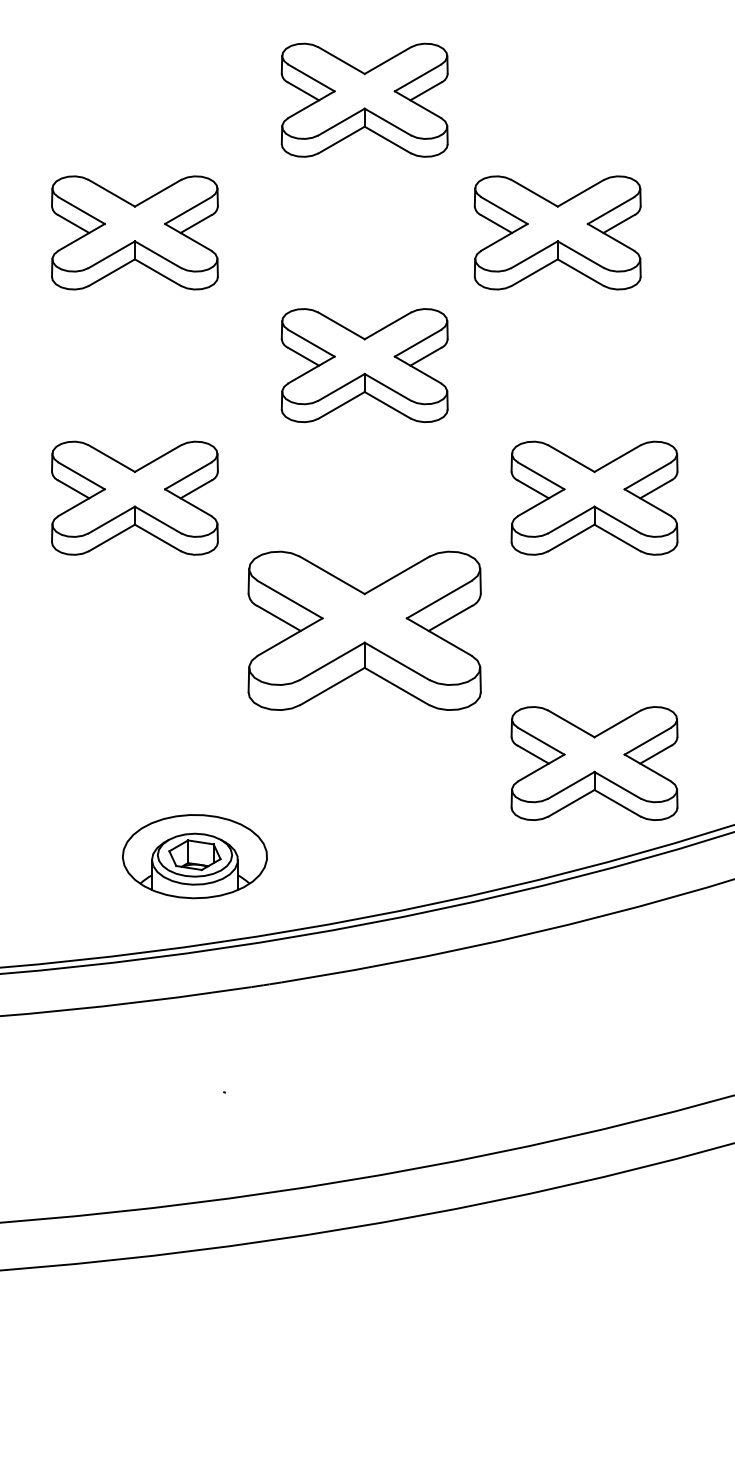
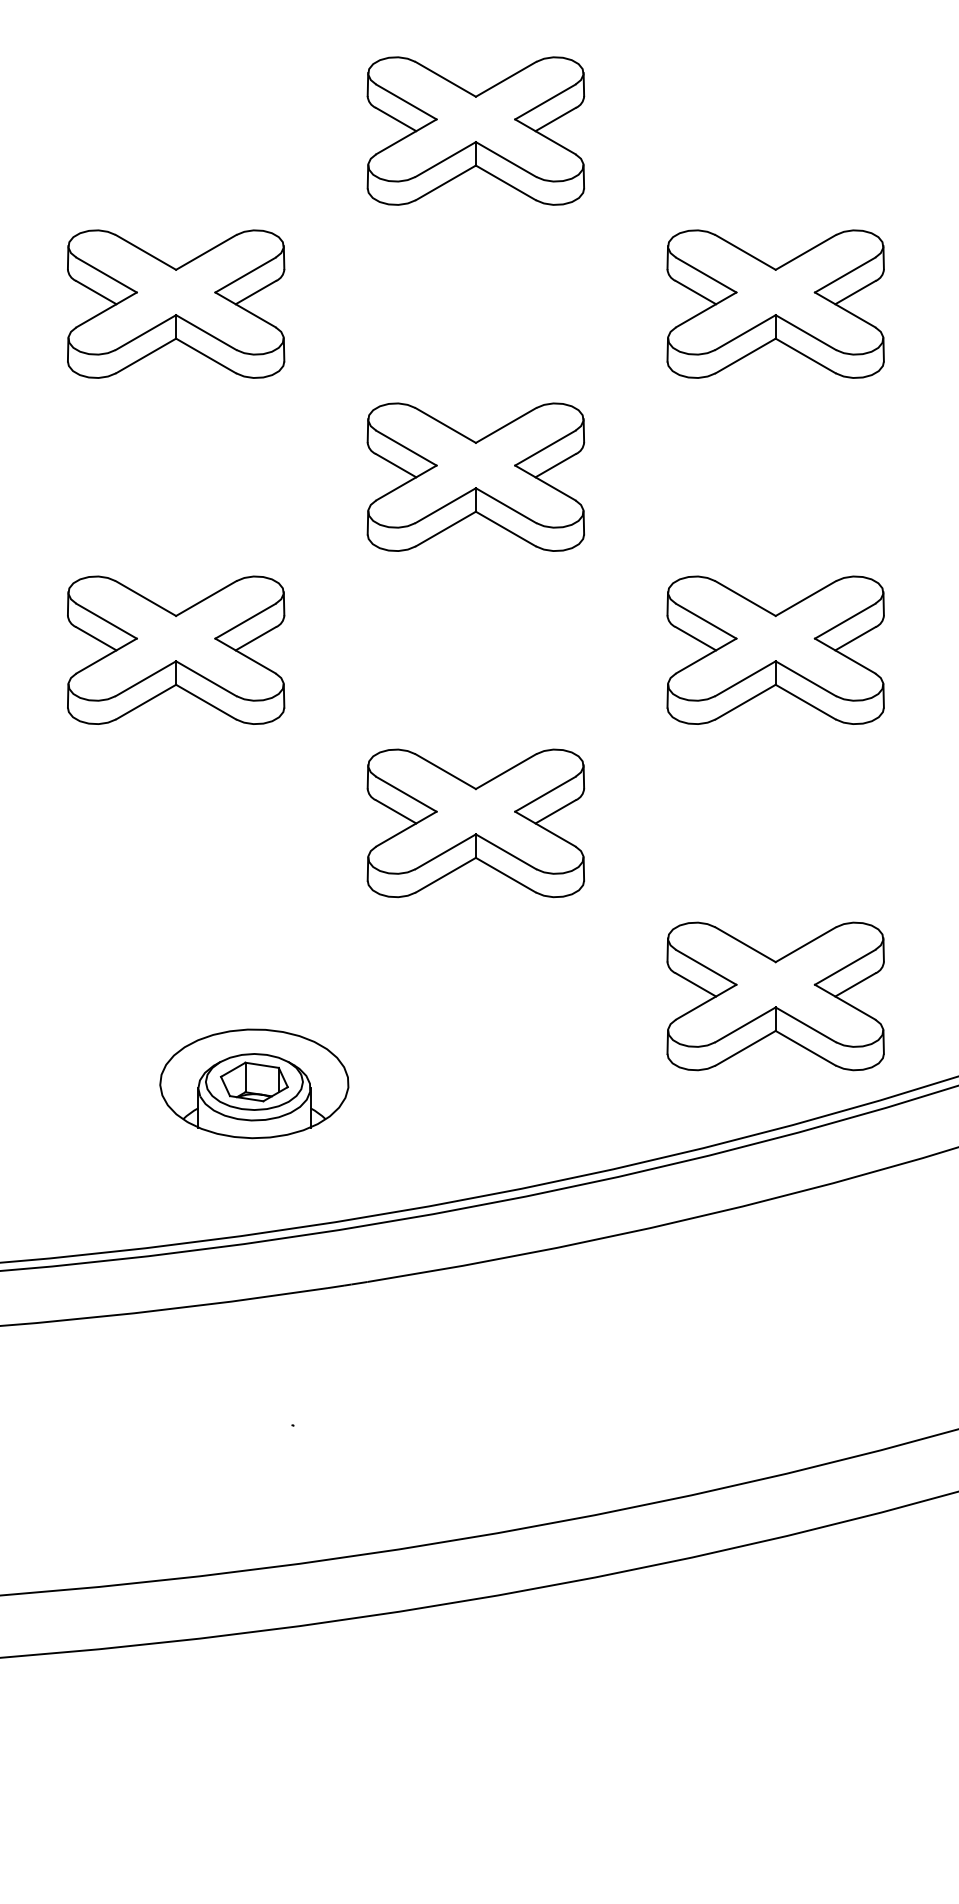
part: (557, 232) -> (775, 303), moved
part: (364, 631) -> (475, 823), size x0.71
part: (195, 856) -> (254, 1083), moved

